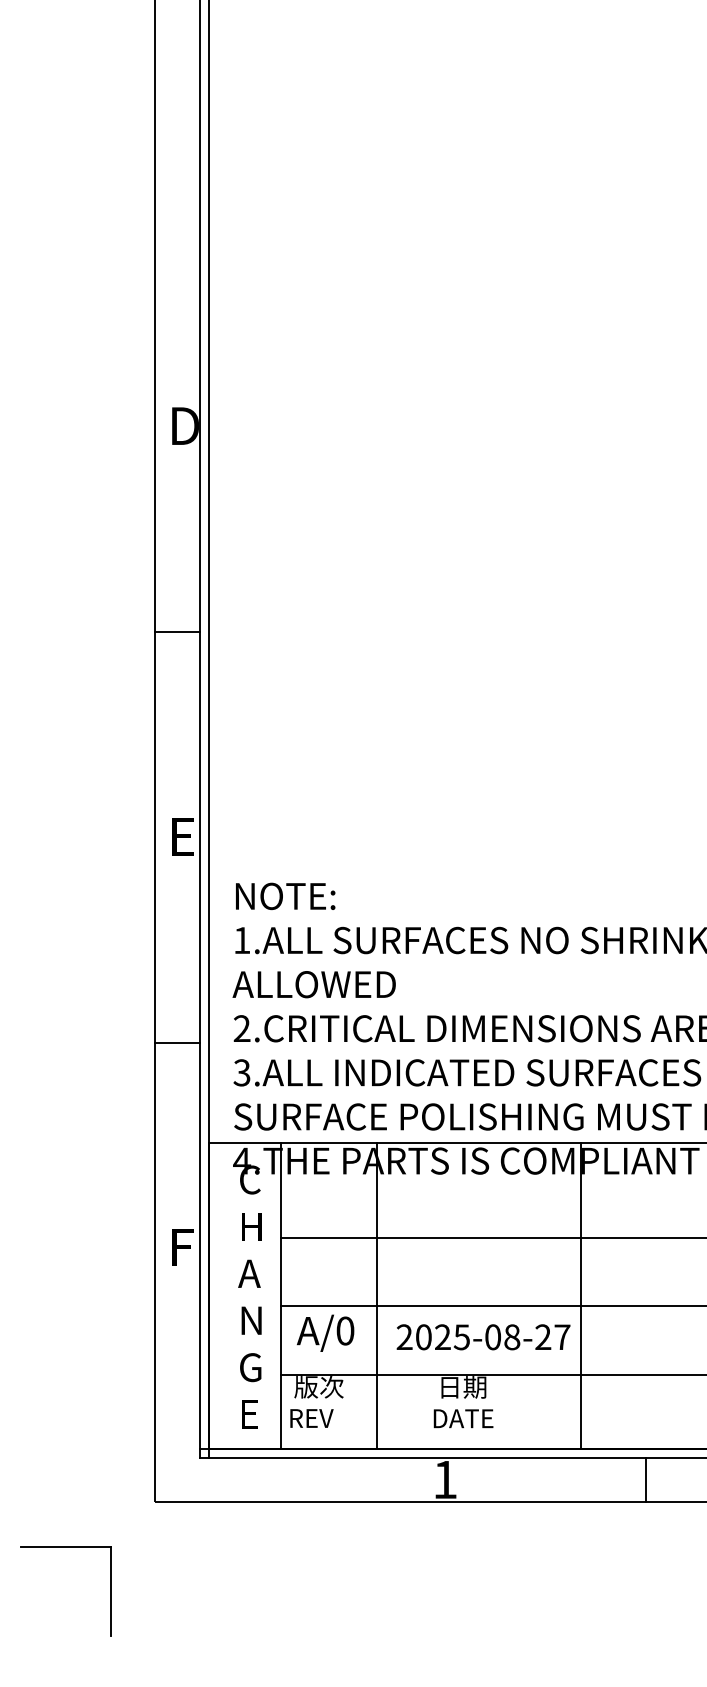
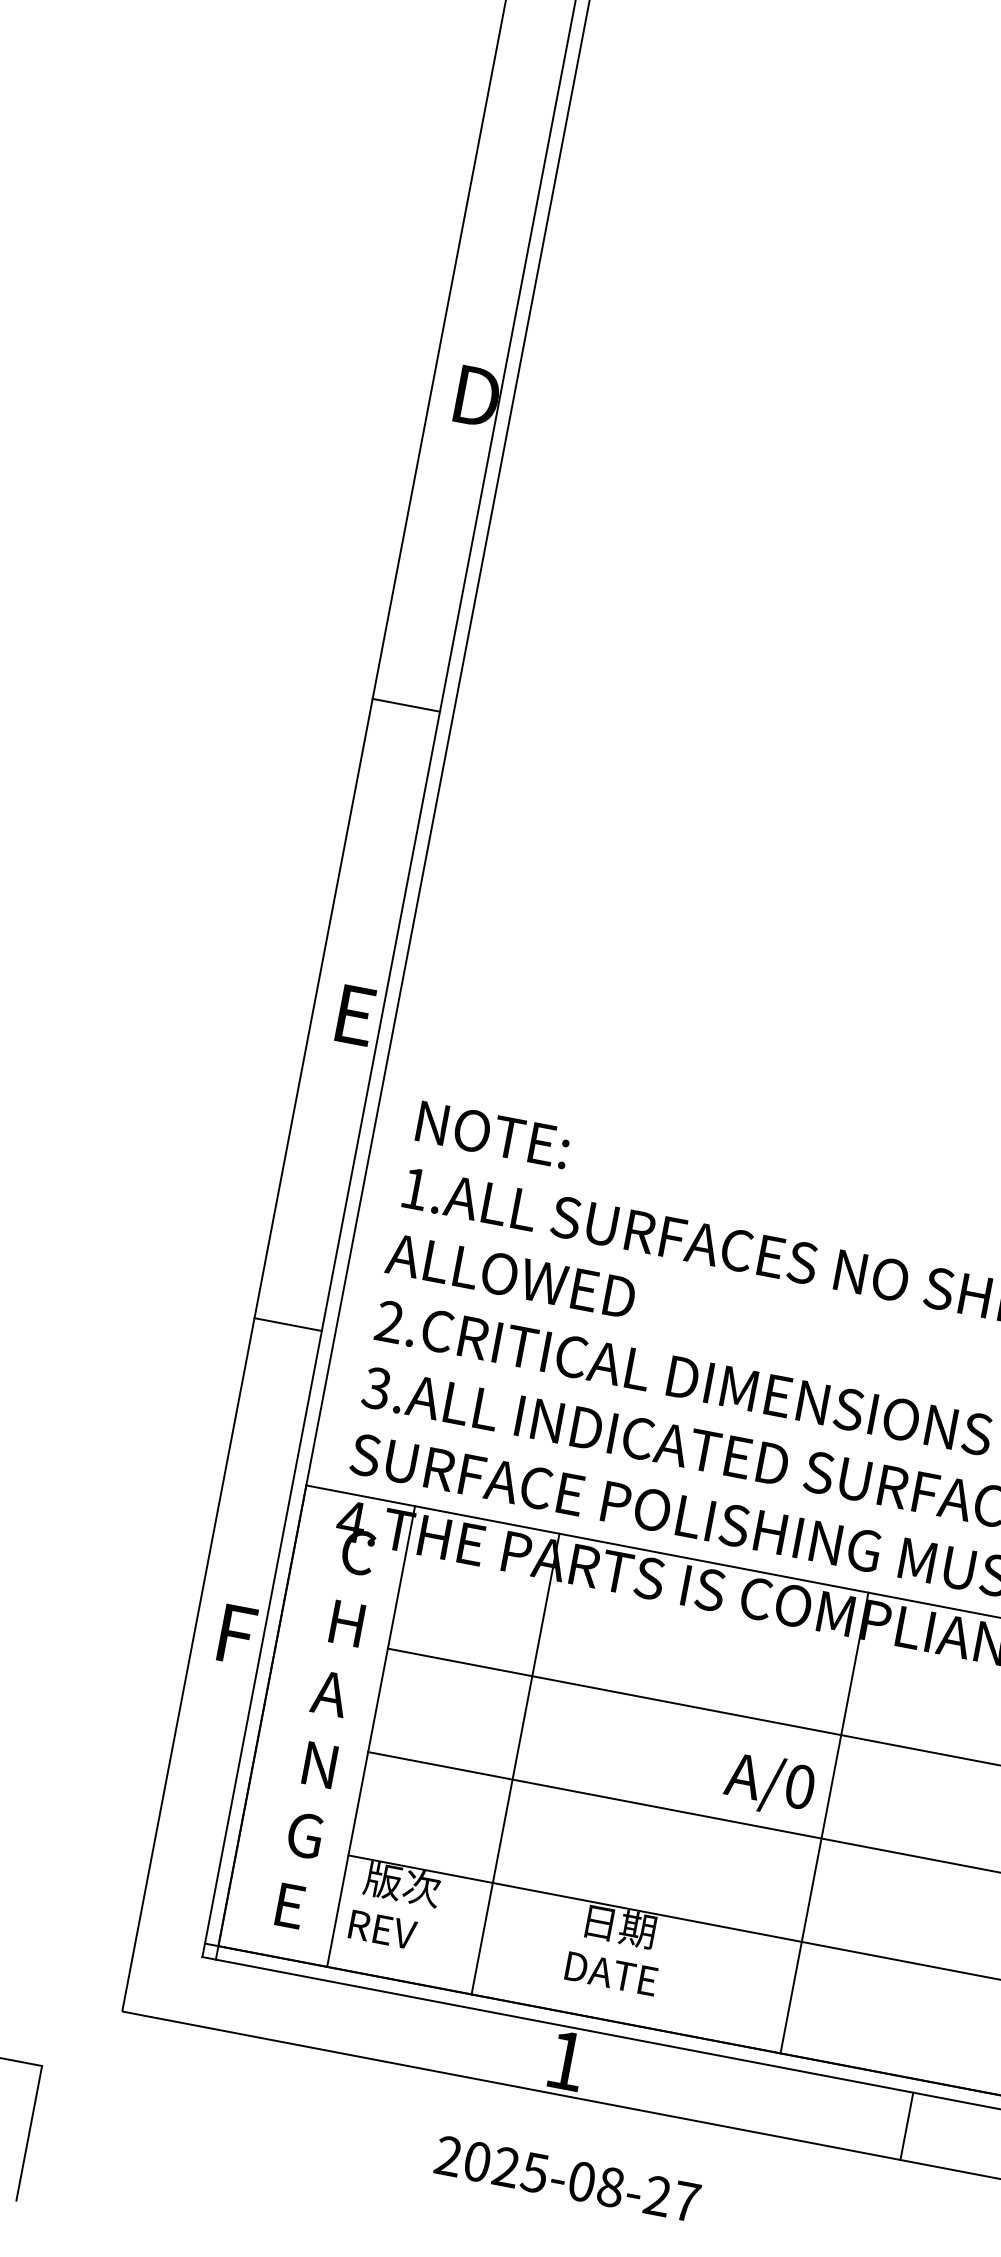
text: (325, 1332) -> (769, 1783), moved
text: (483, 1337) -> (567, 2179), moved
line: (646, 1479) -> (907, 2125), moved

